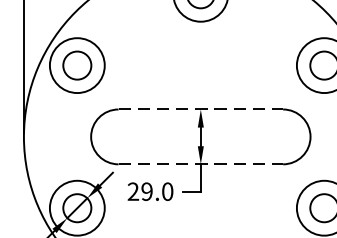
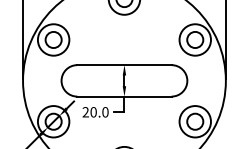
line: (200, 110) -> (124, 65), dashed -> solid
line: (200, 164) -> (124, 96), dashed -> solid
text: (146, 192) -> (93, 112), 29.0 -> 20.0

